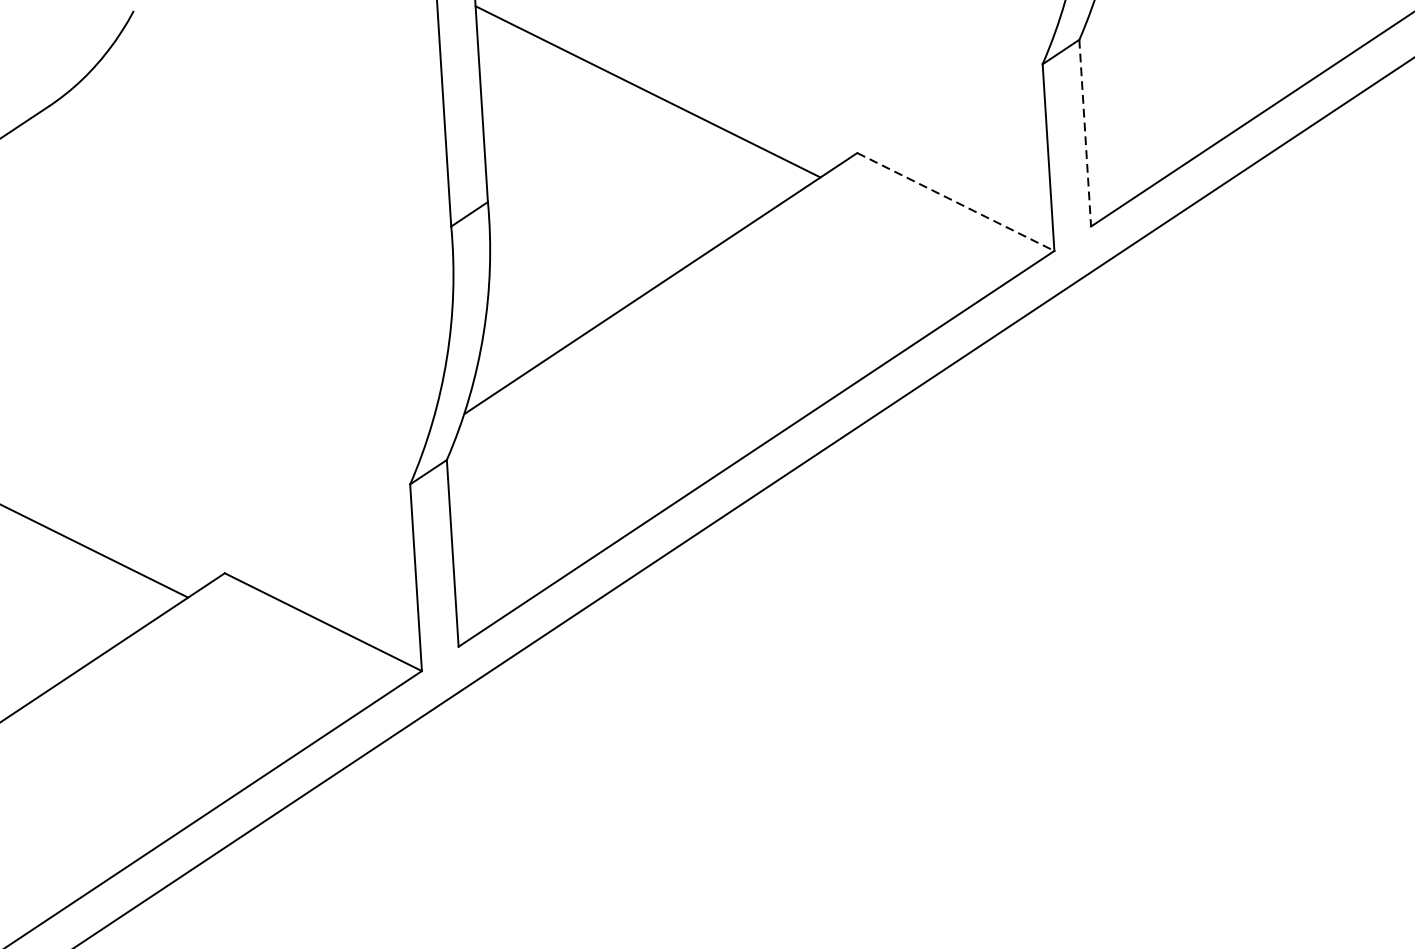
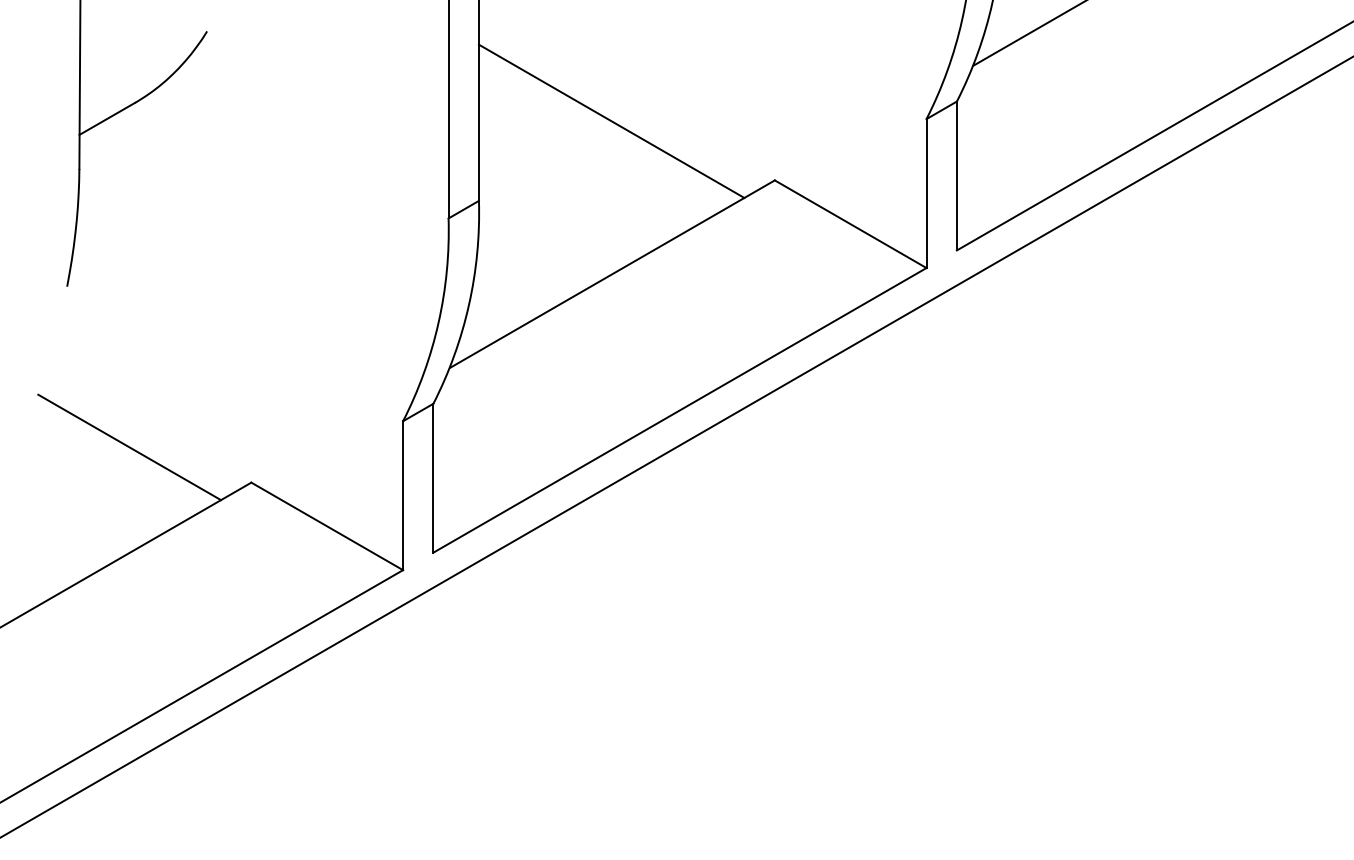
line: (1084, 133) -> (956, 176), dashed -> solid
line: (955, 202) -> (850, 224), dashed -> solid

